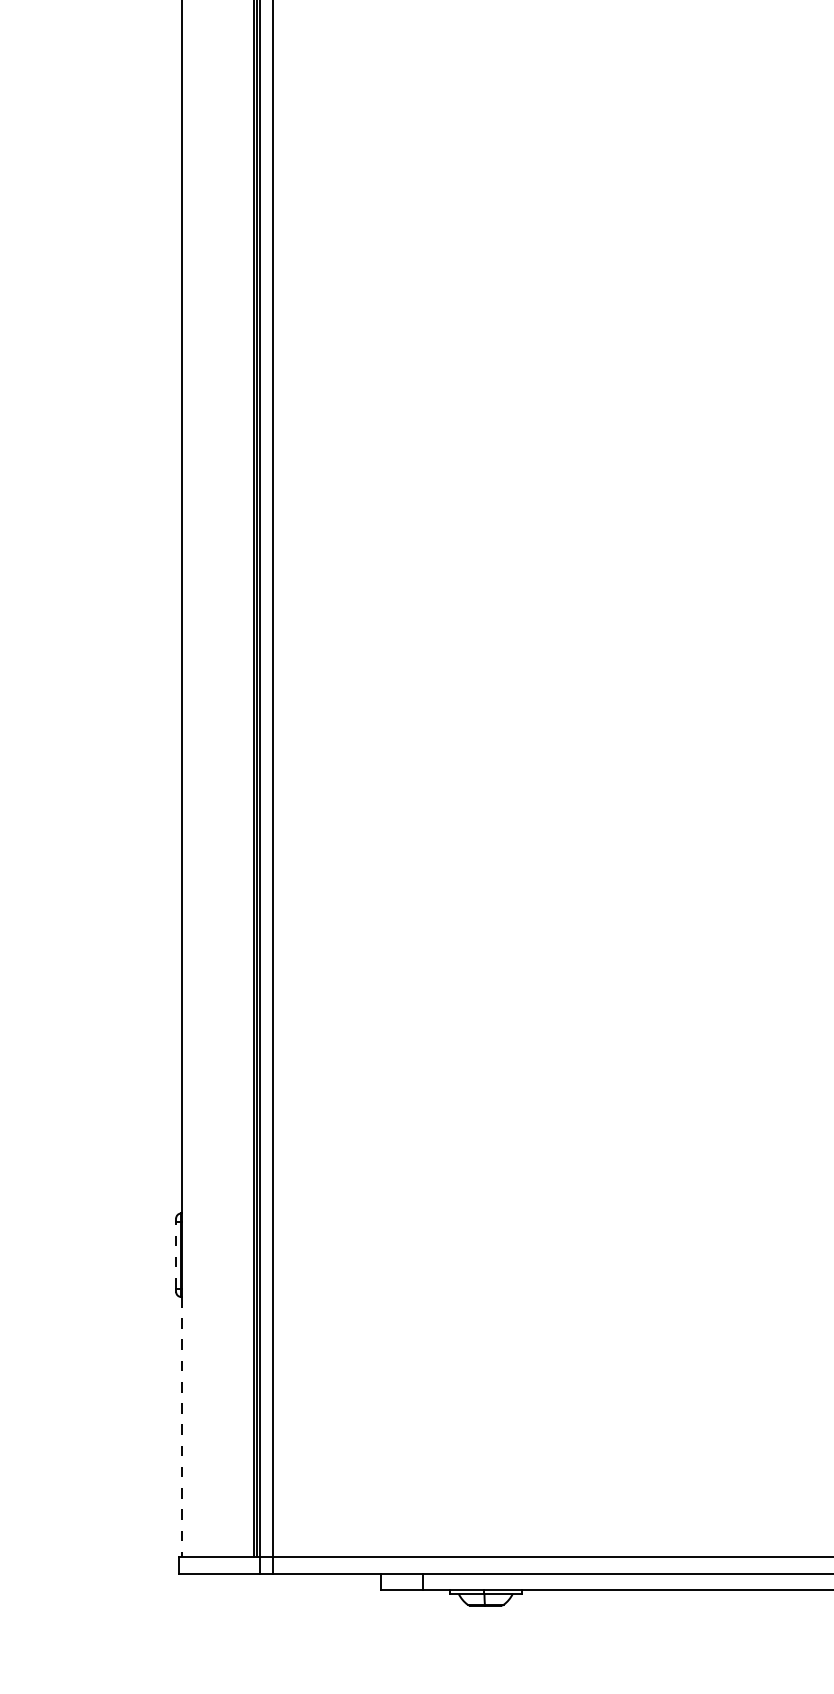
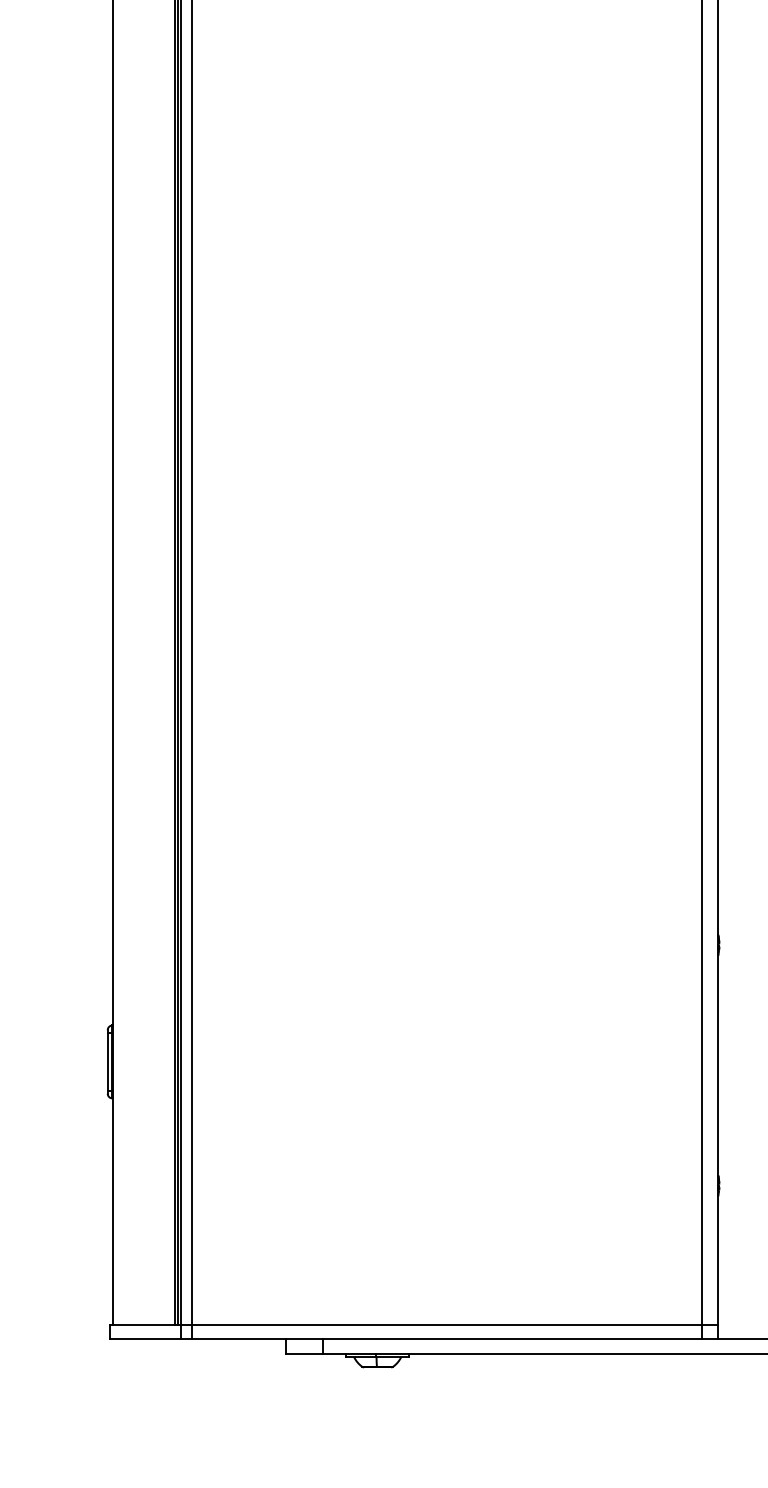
line: (175, 1254) -> (107, 1061), dashed -> solid
line: (182, 1427) -> (113, 1212), dashed -> solid

